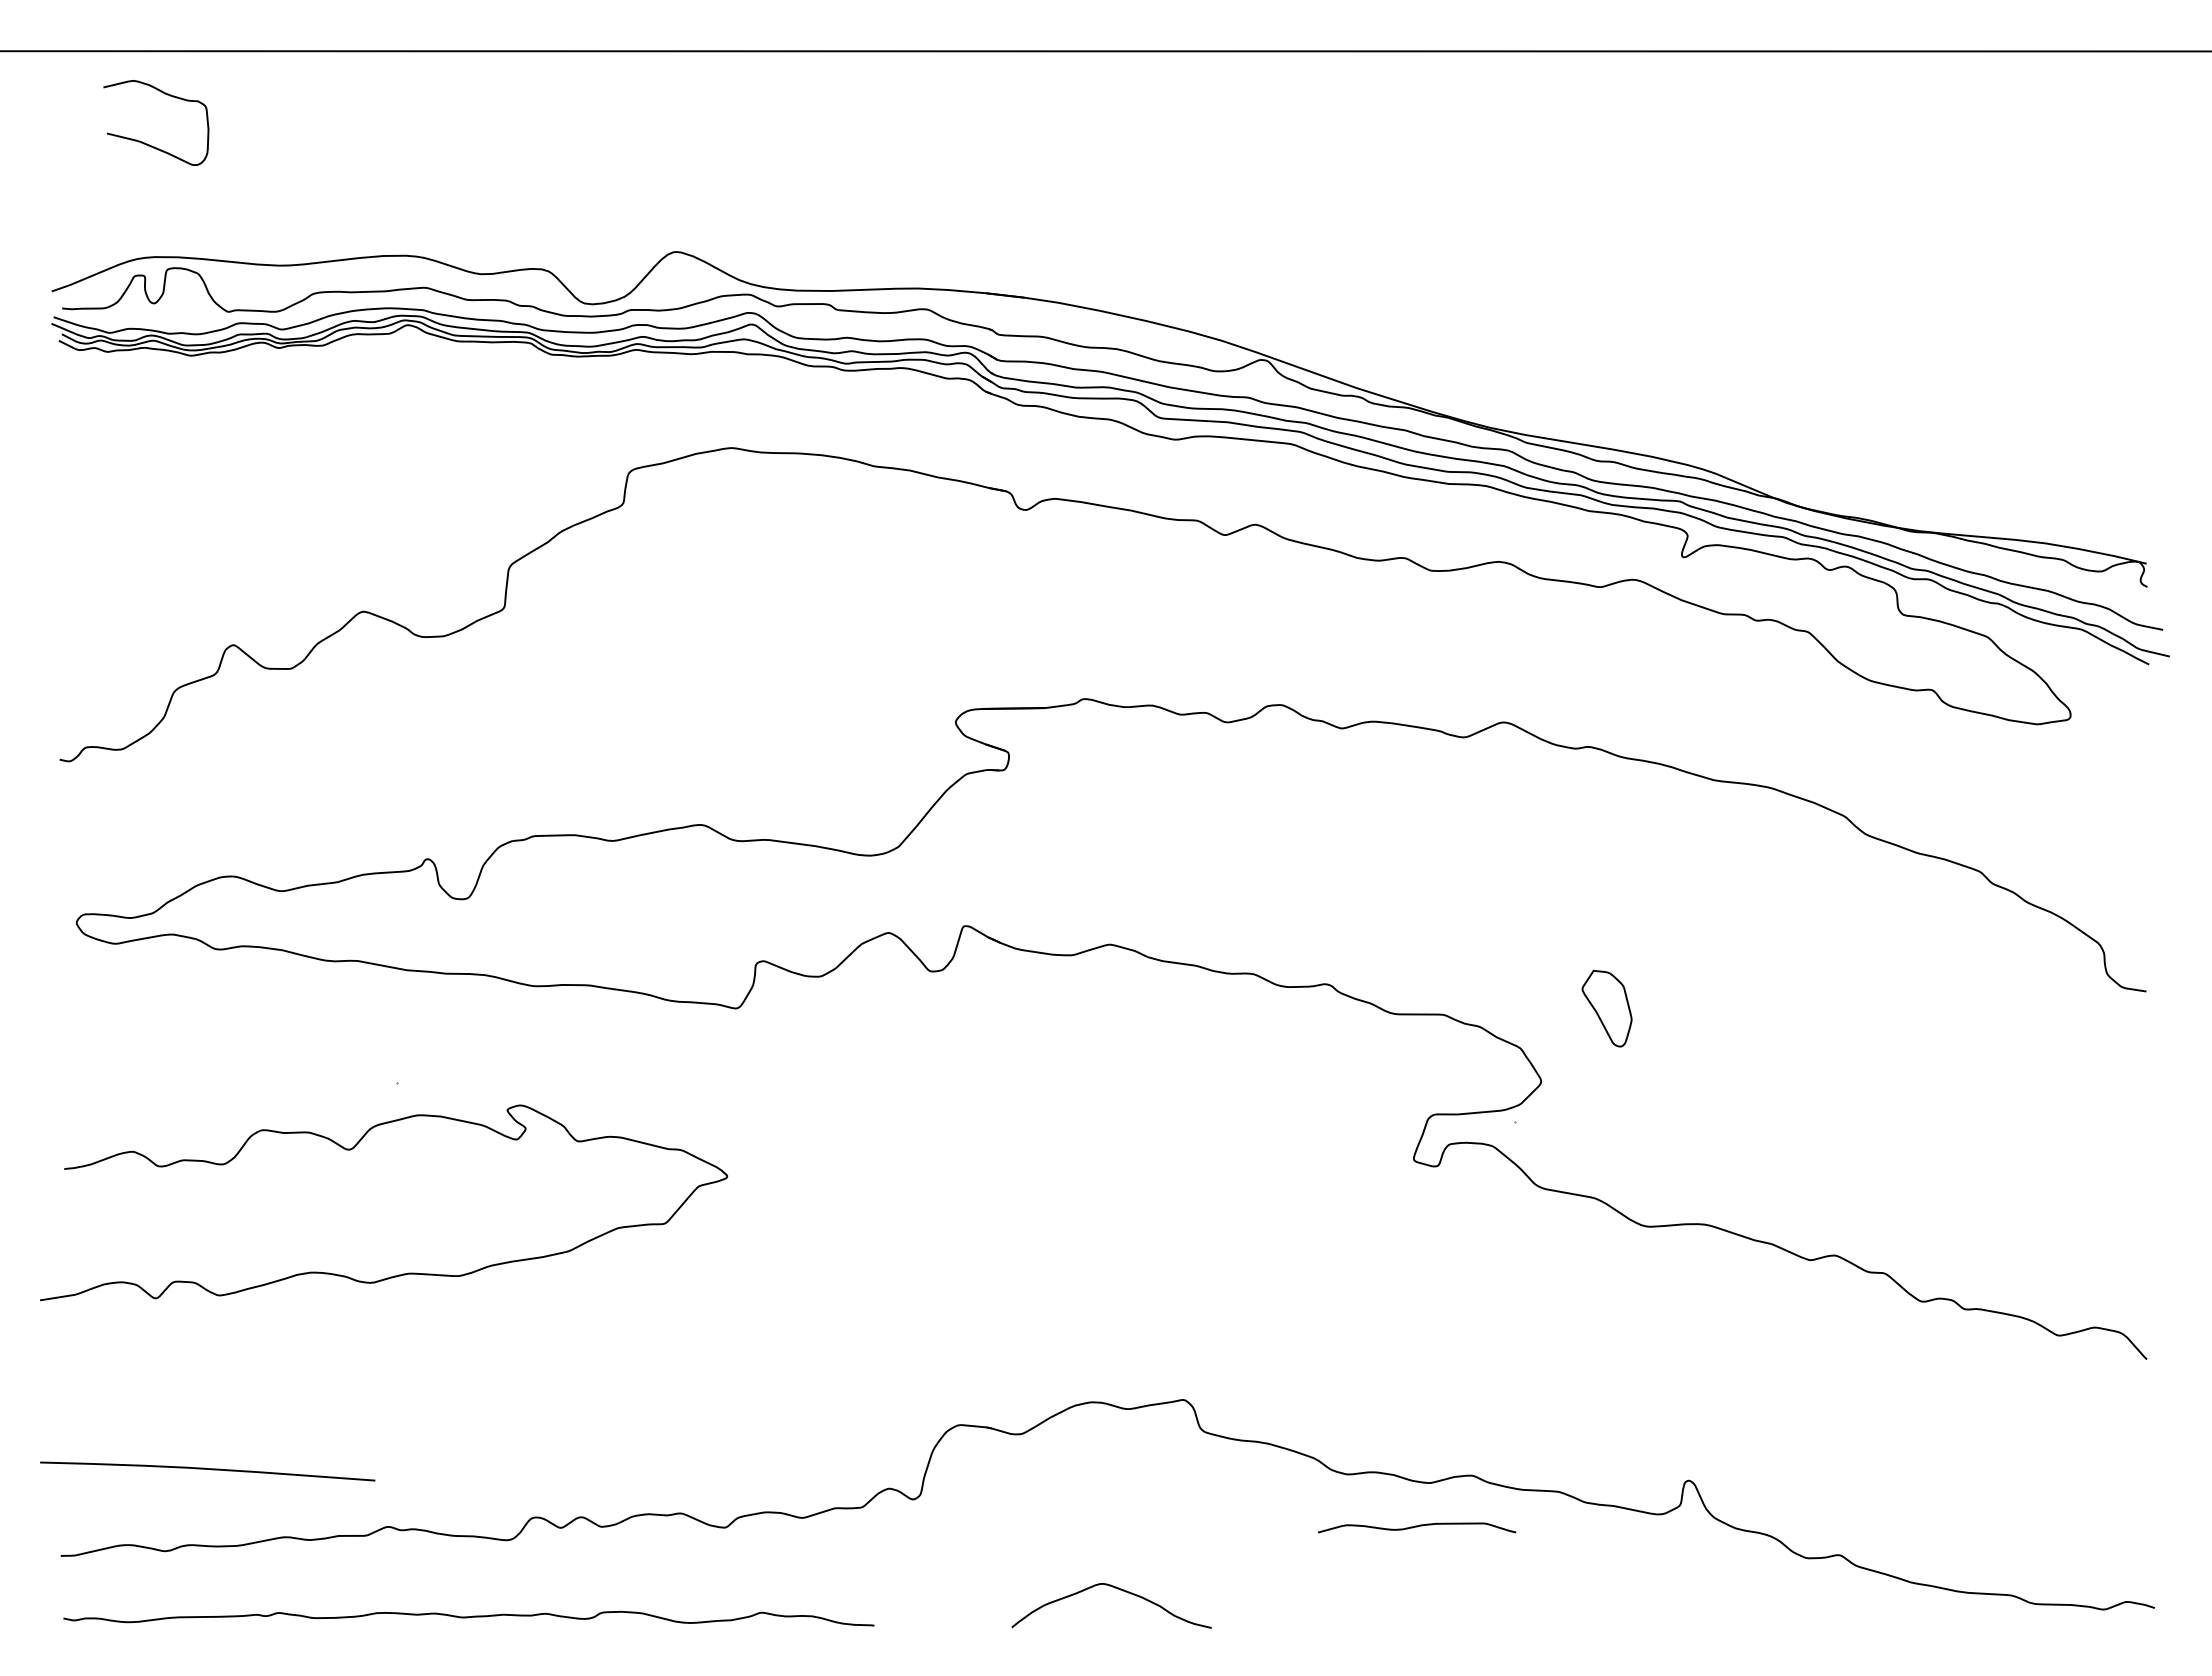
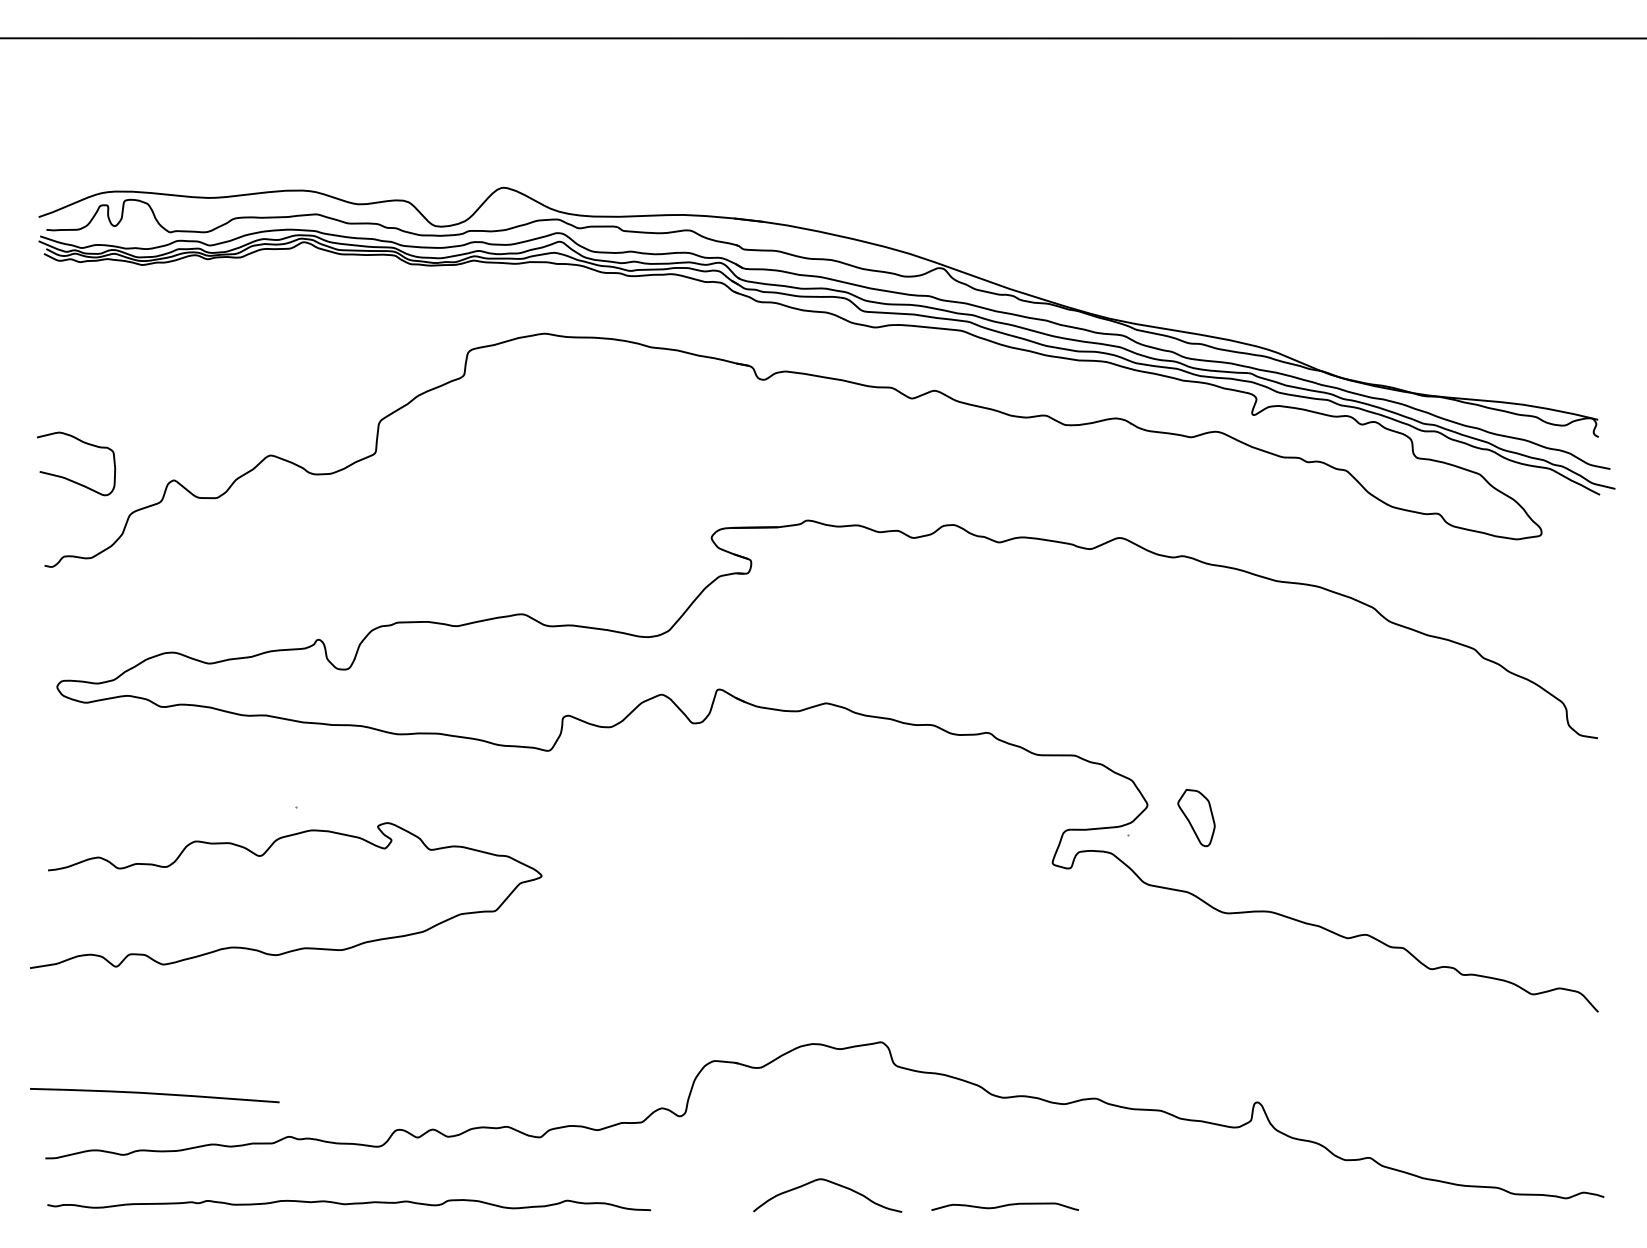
curve: (147, 143) -> (69, 479), moved
part: (1606, 1008) -> (1196, 817), moved
curve: (1417, 1527) -> (1005, 1206), moved

